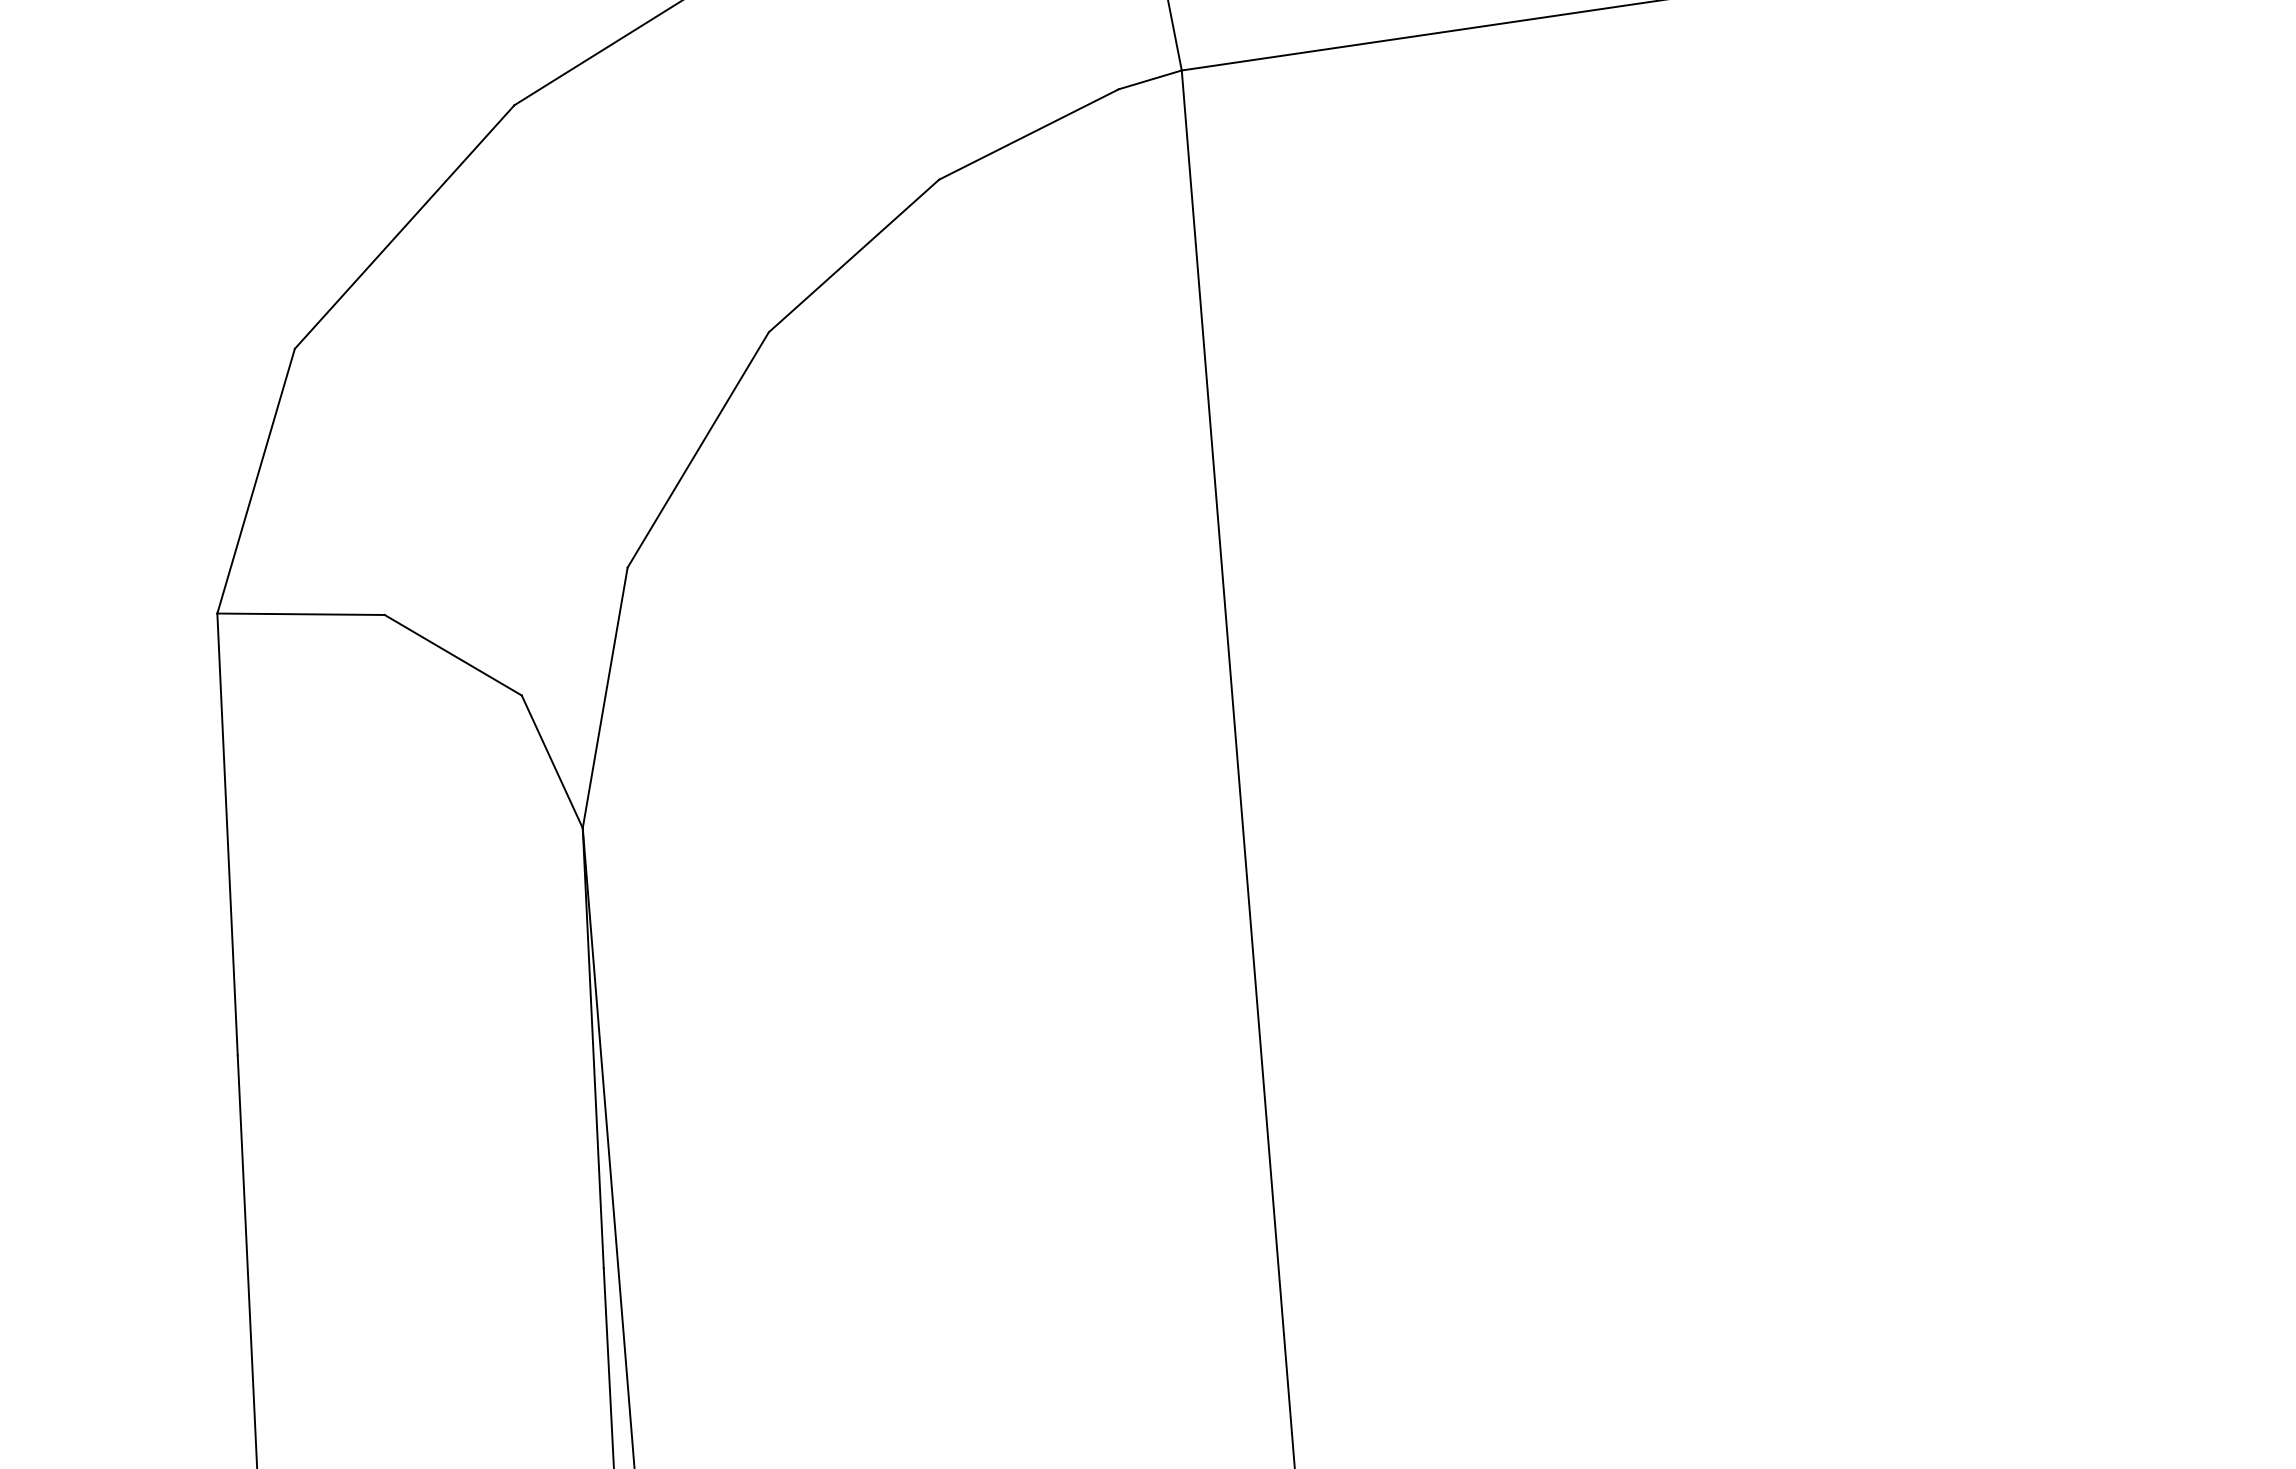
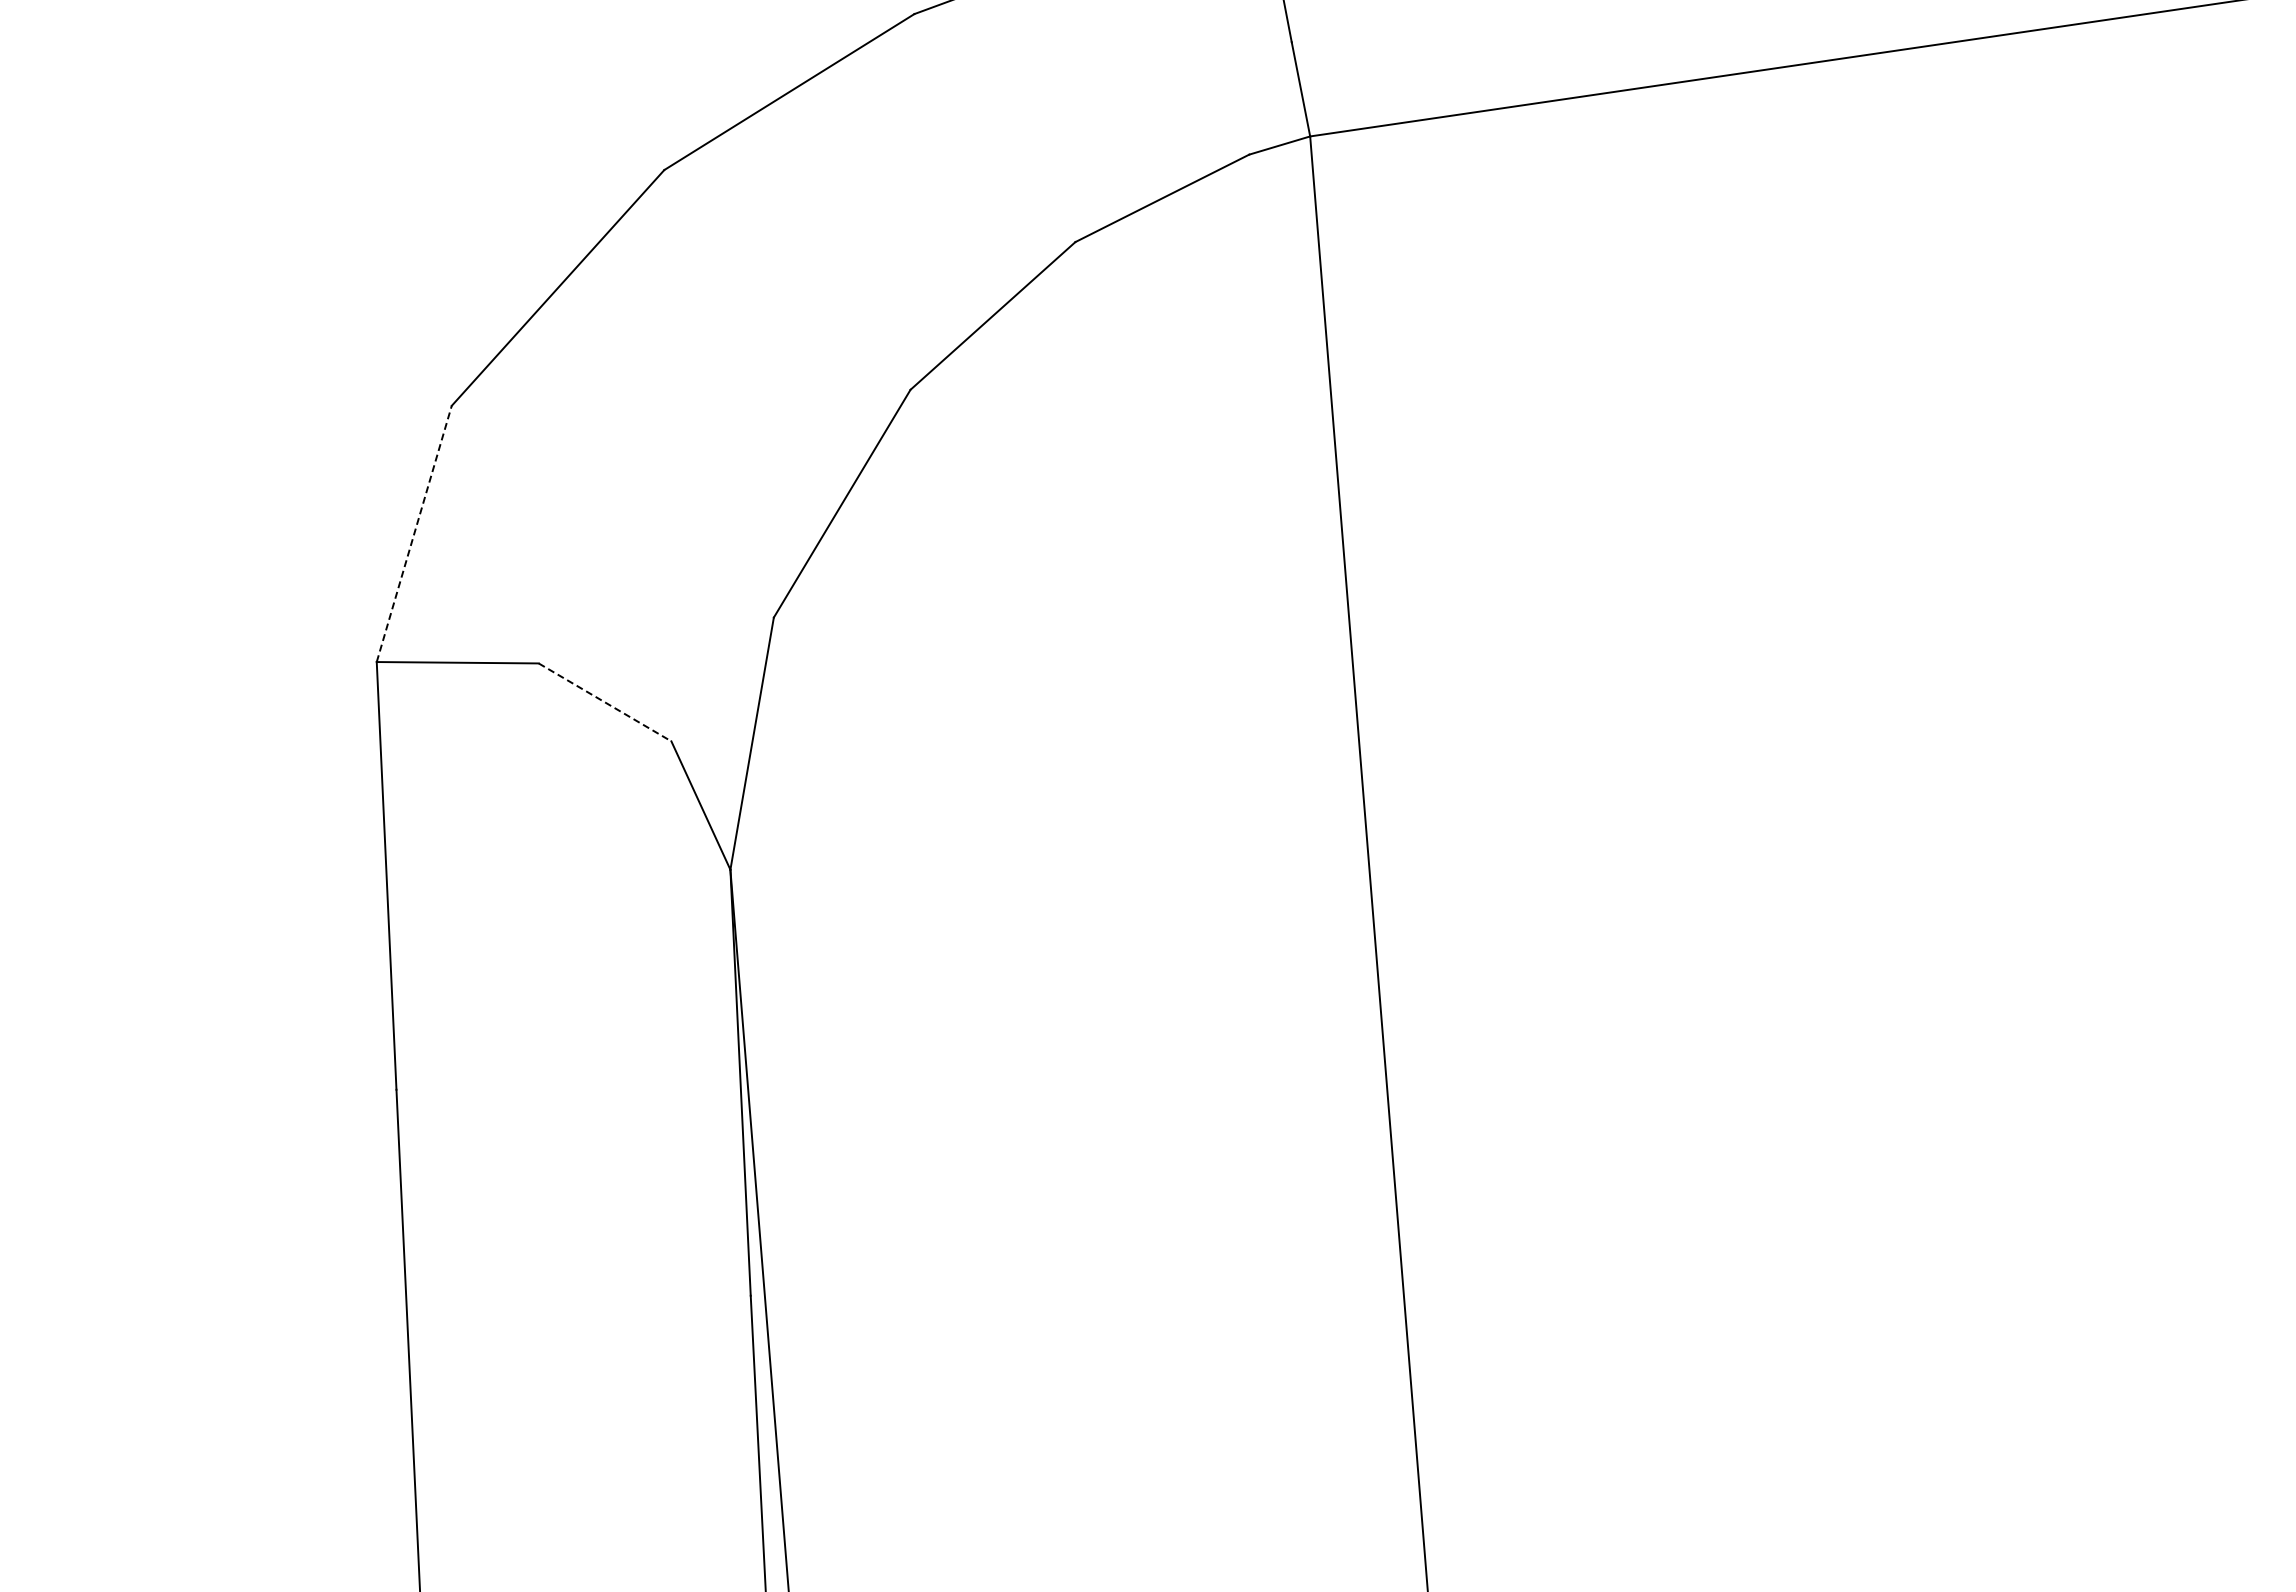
line: (256, 480) -> (414, 533), solid -> dashed
line: (453, 655) -> (605, 702), solid -> dashed

